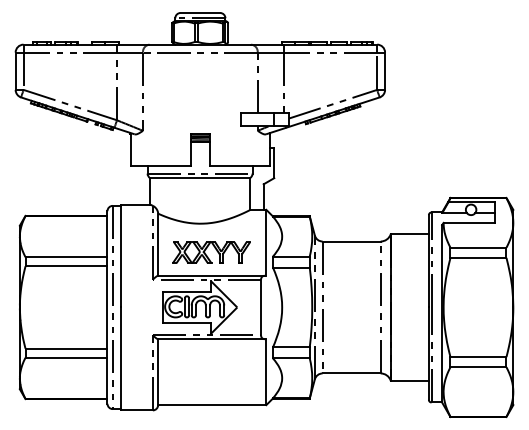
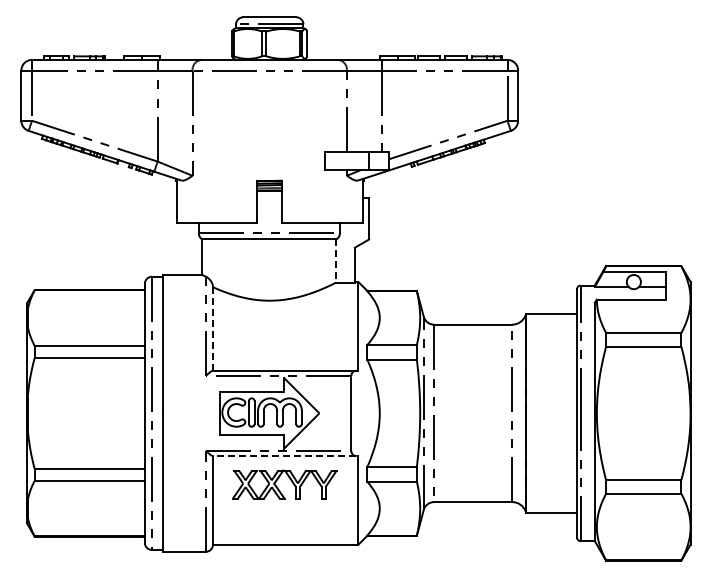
line: (249, 194) -> (336, 261), solid -> dashed
line: (157, 245) -> (212, 329), solid -> dashed
part: (215, 248) -> (289, 479), moved
line: (211, 338) -> (284, 455), solid -> dashed

